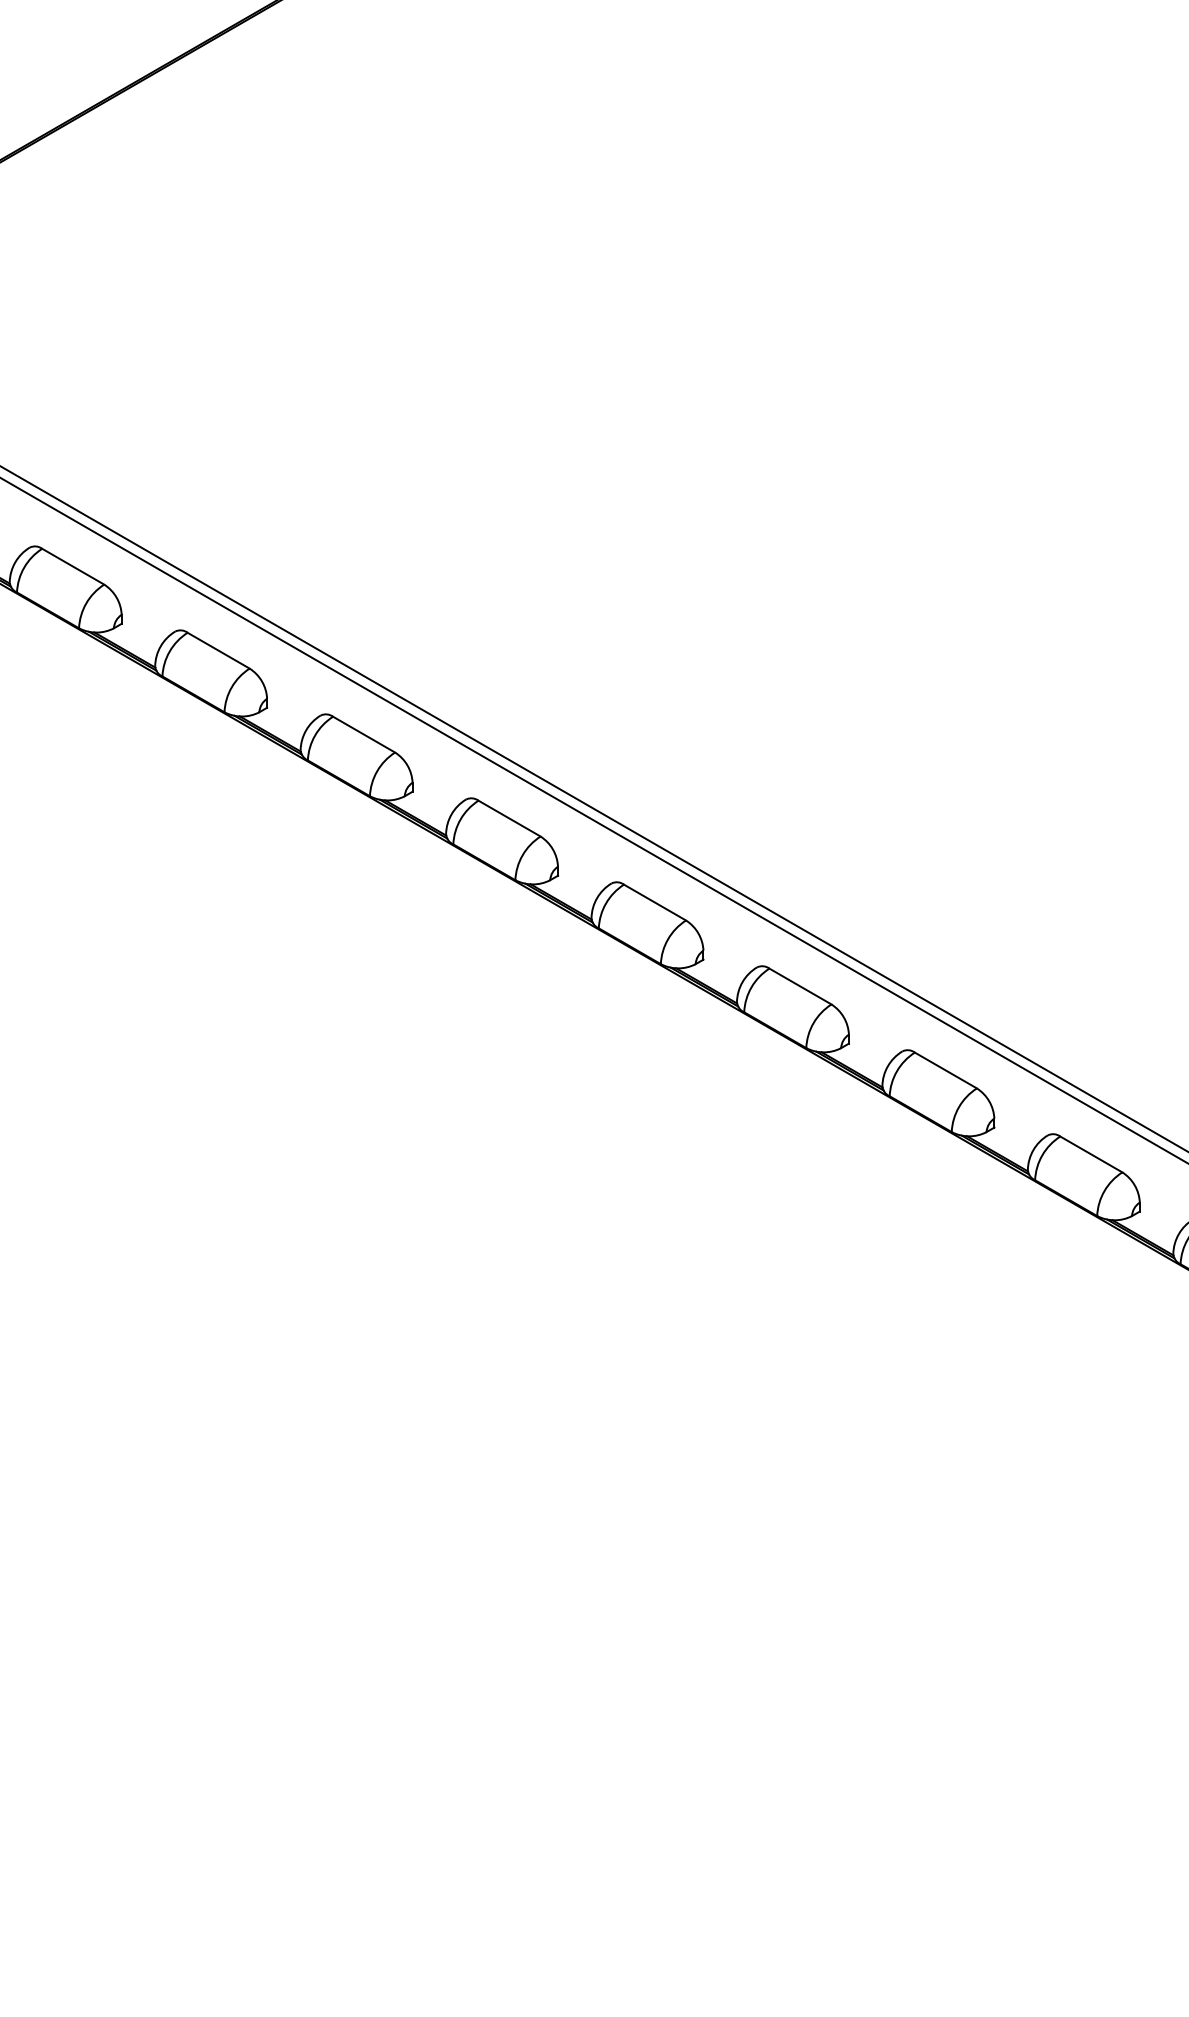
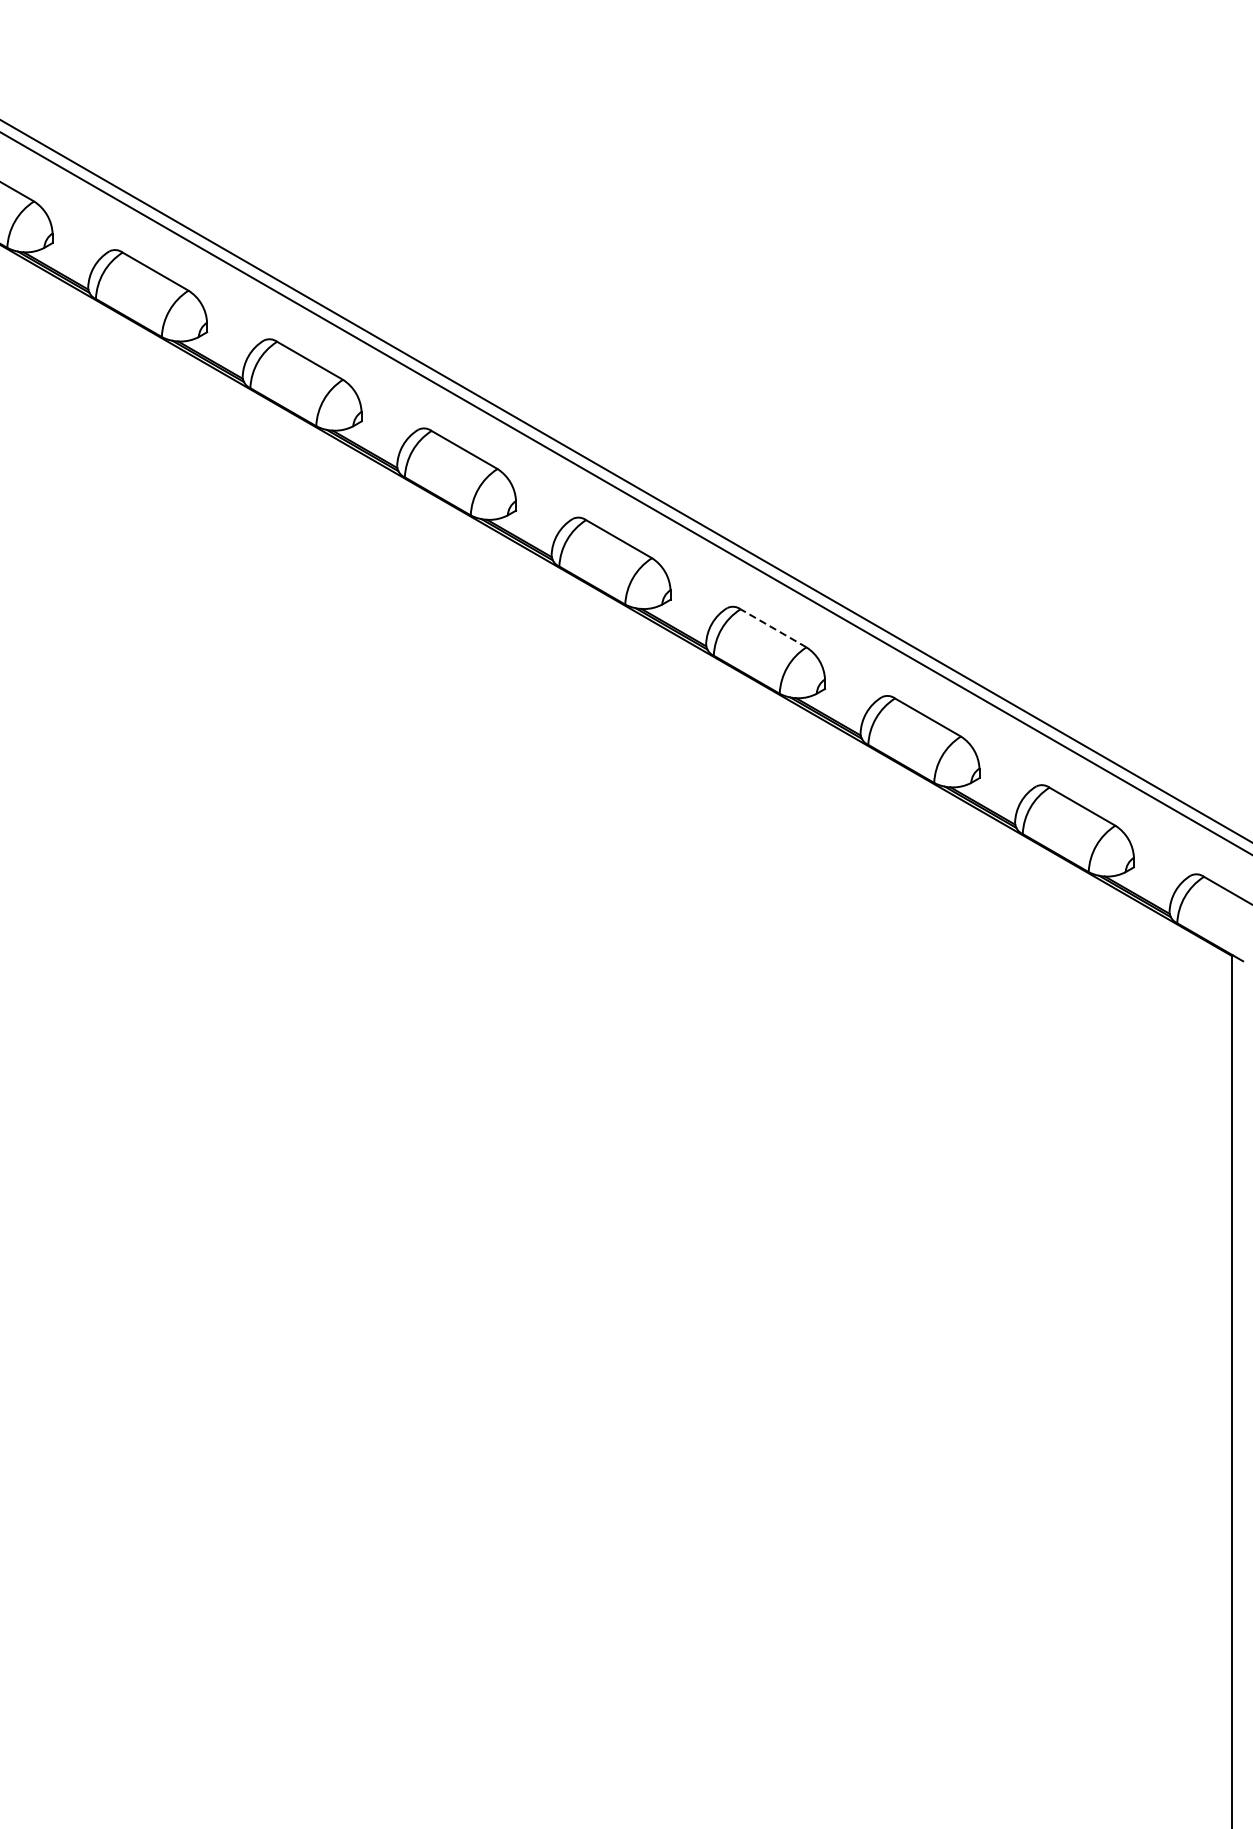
line: (800, 986) -> (773, 628), solid -> dashed

